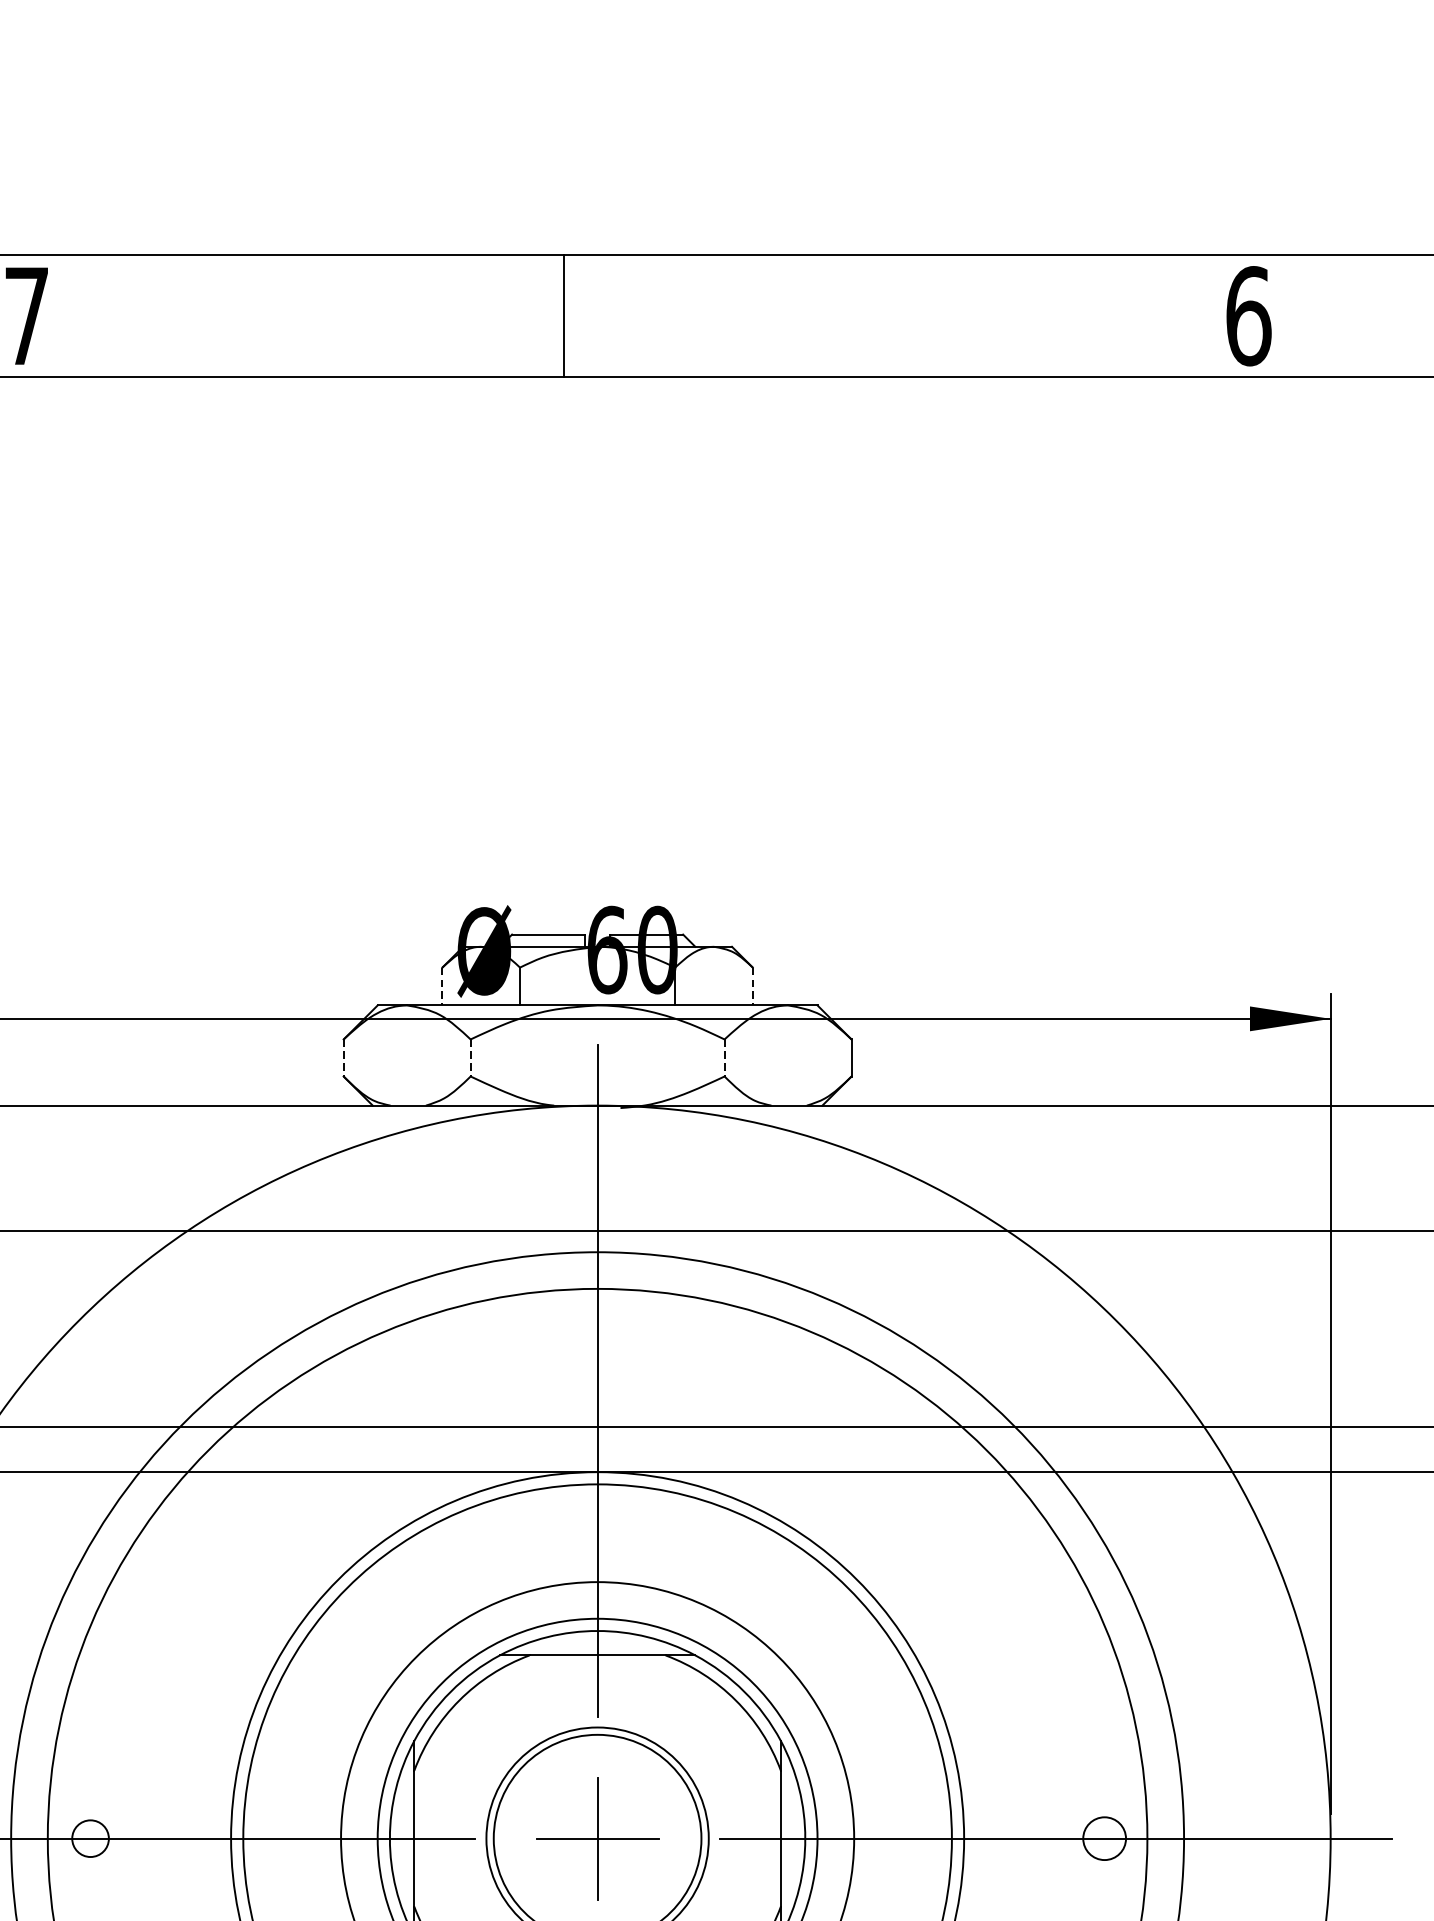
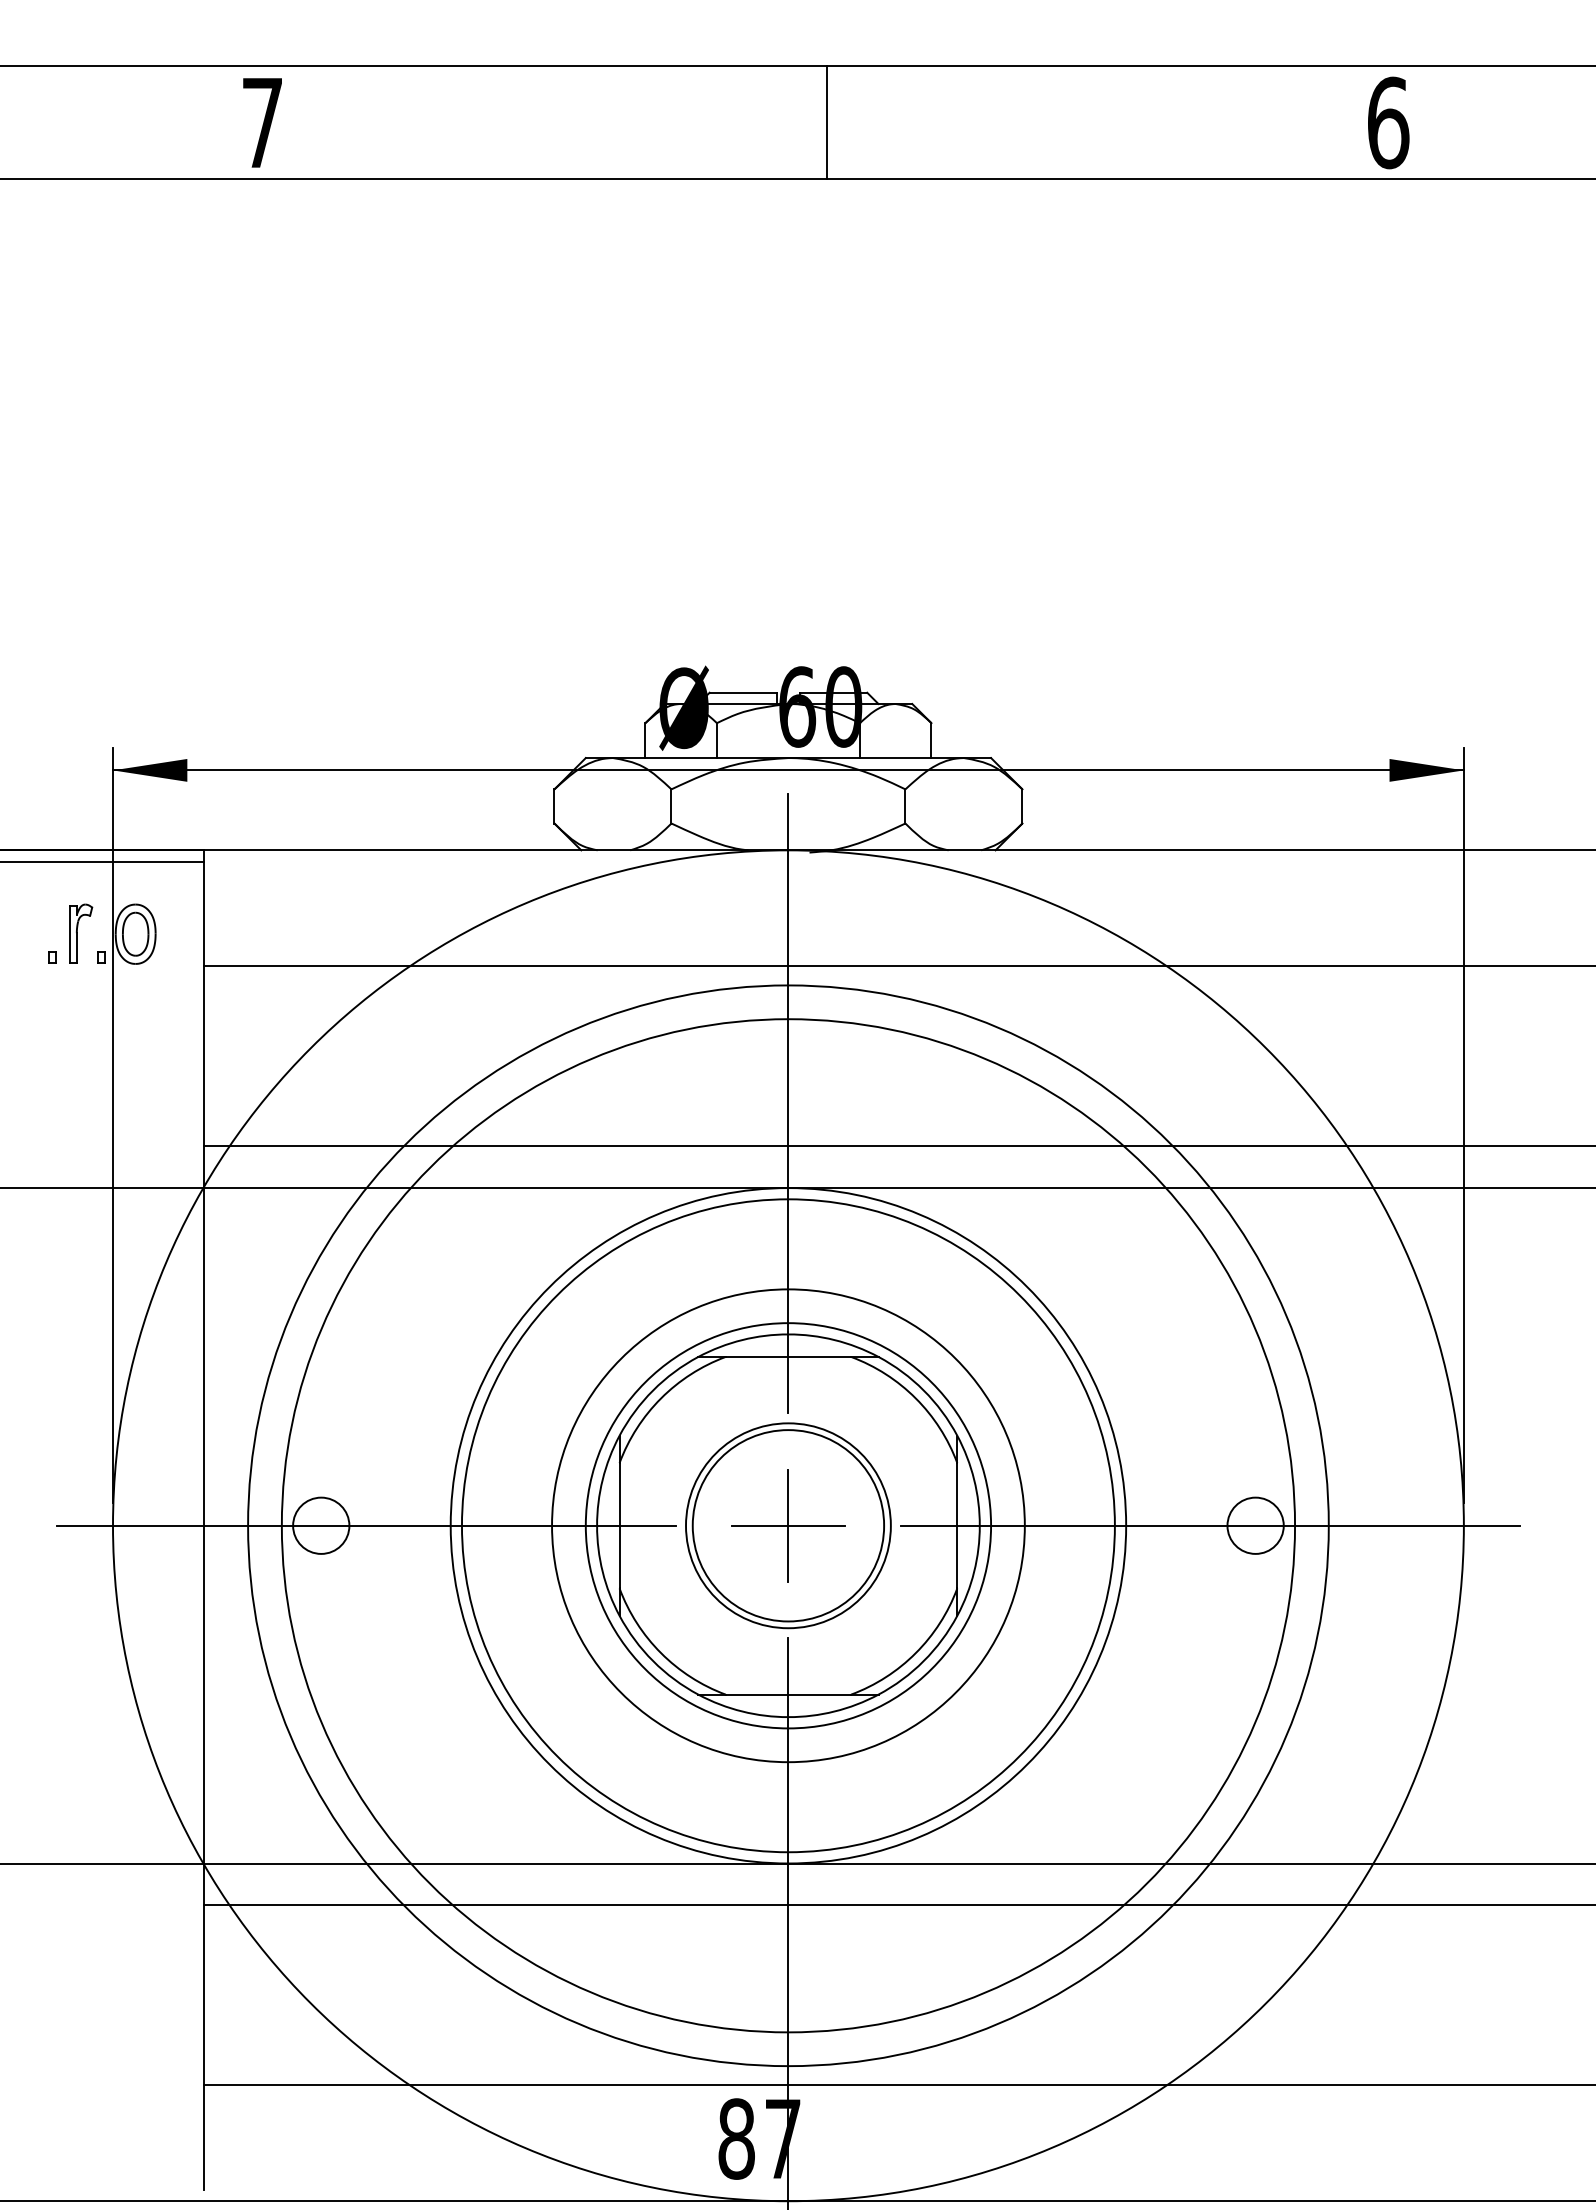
line: (564, 315) -> (826, 122), moved
line: (442, 987) -> (645, 741), dashed -> solid
line: (752, 987) -> (931, 741), dashed -> solid
line: (343, 1058) -> (554, 806), dashed -> solid
line: (470, 1058) -> (671, 806), dashed -> solid
line: (724, 1058) -> (905, 806), dashed -> solid
circle: (90, 1838) -> (321, 1525), size x1.67
circle: (1104, 1838) -> (1255, 1525), size x1.43

